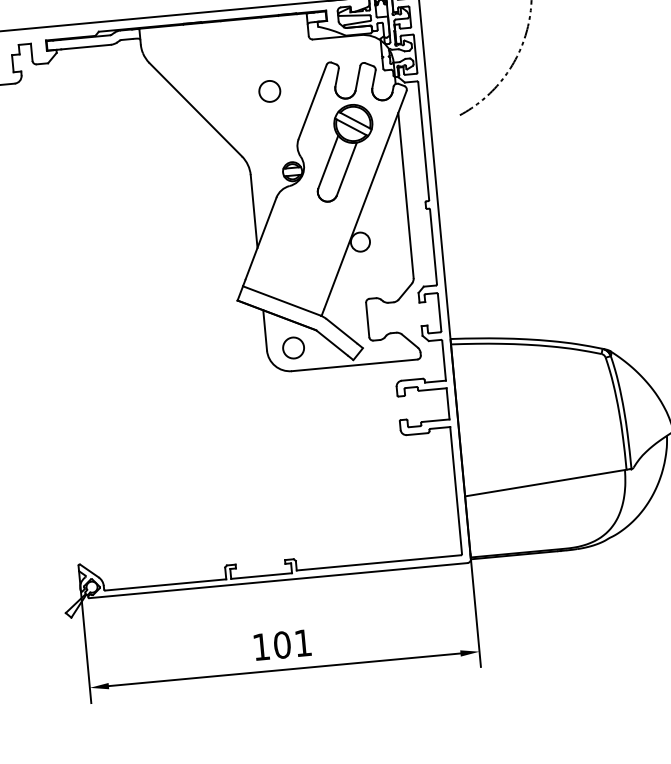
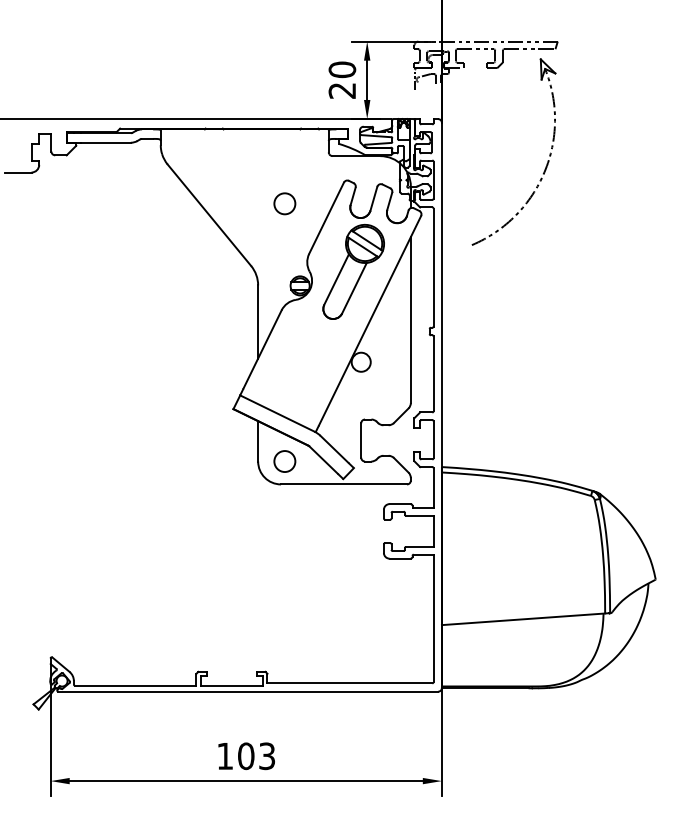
text: (302, 643) -> (266, 756), 101 -> 103

